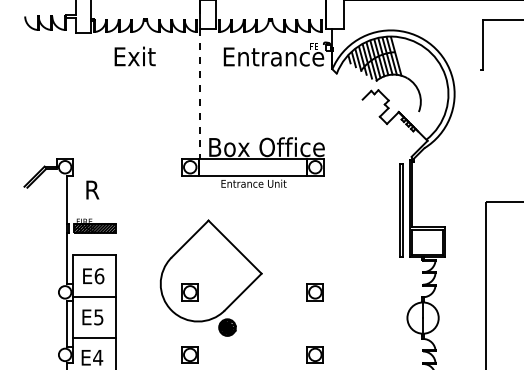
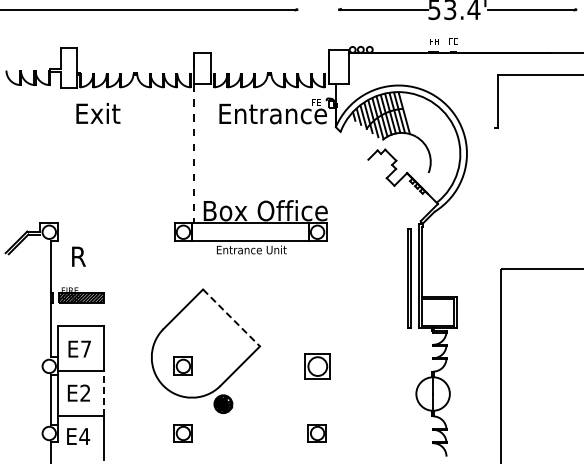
text: (135, 56) -> (98, 113), moved
line: (235, 247) -> (231, 318), solid -> dashed
text: (99, 275) -> (86, 348), E6 -> E7
part: (314, 291) -> (316, 365), size x1.4
text: (98, 316) -> (85, 392), E5 -> E2
line: (115, 316) -> (103, 392), solid -> dashed

